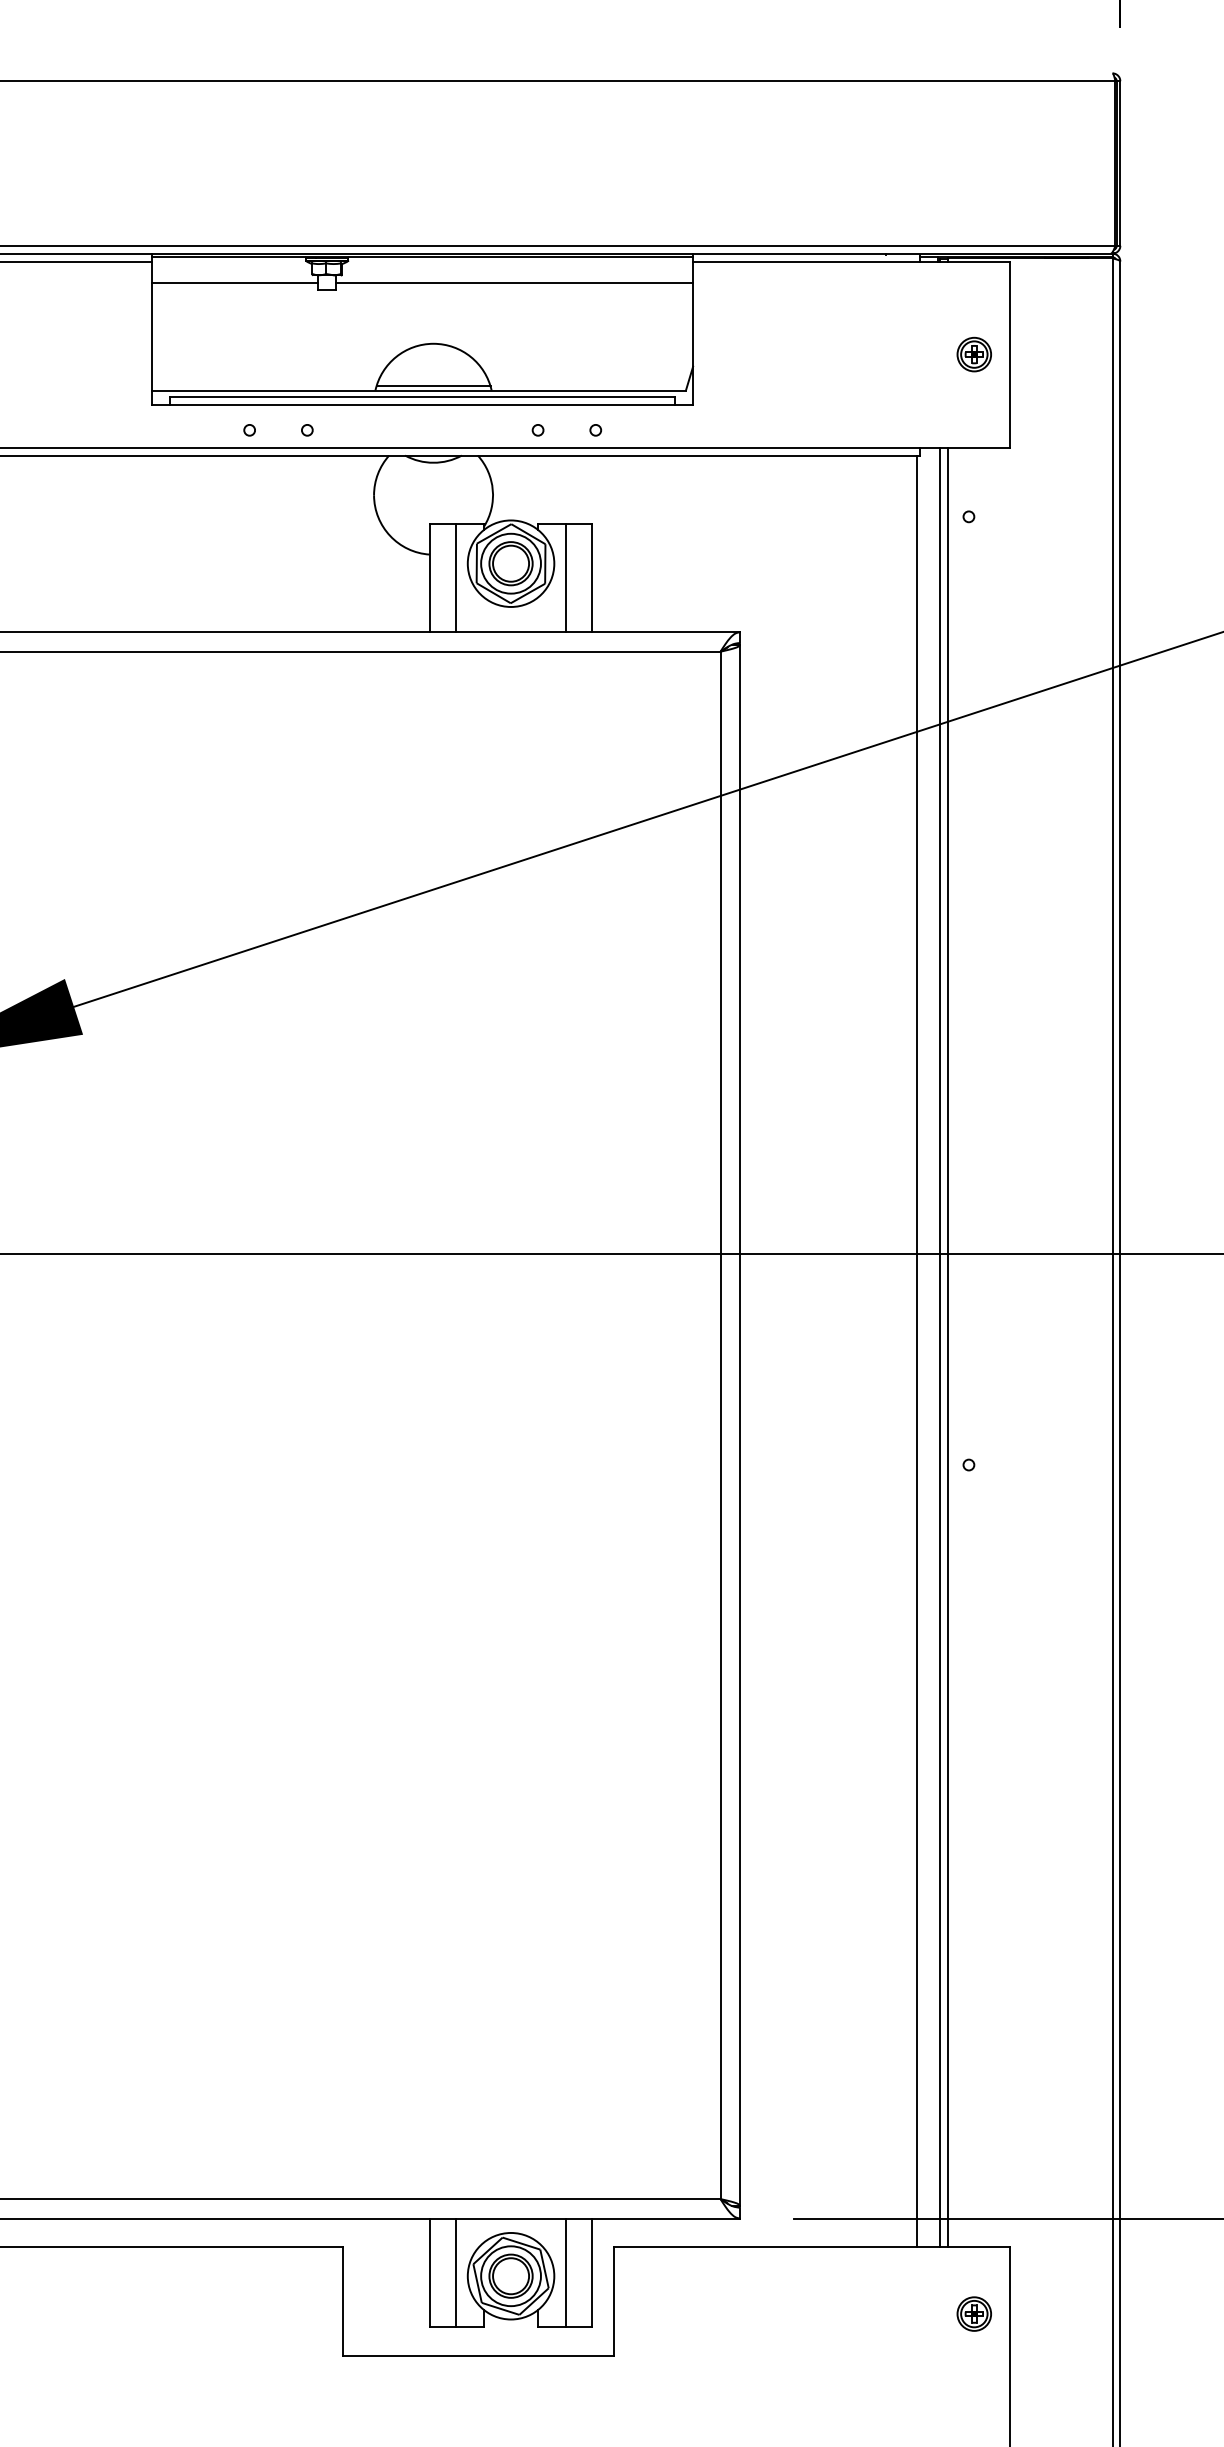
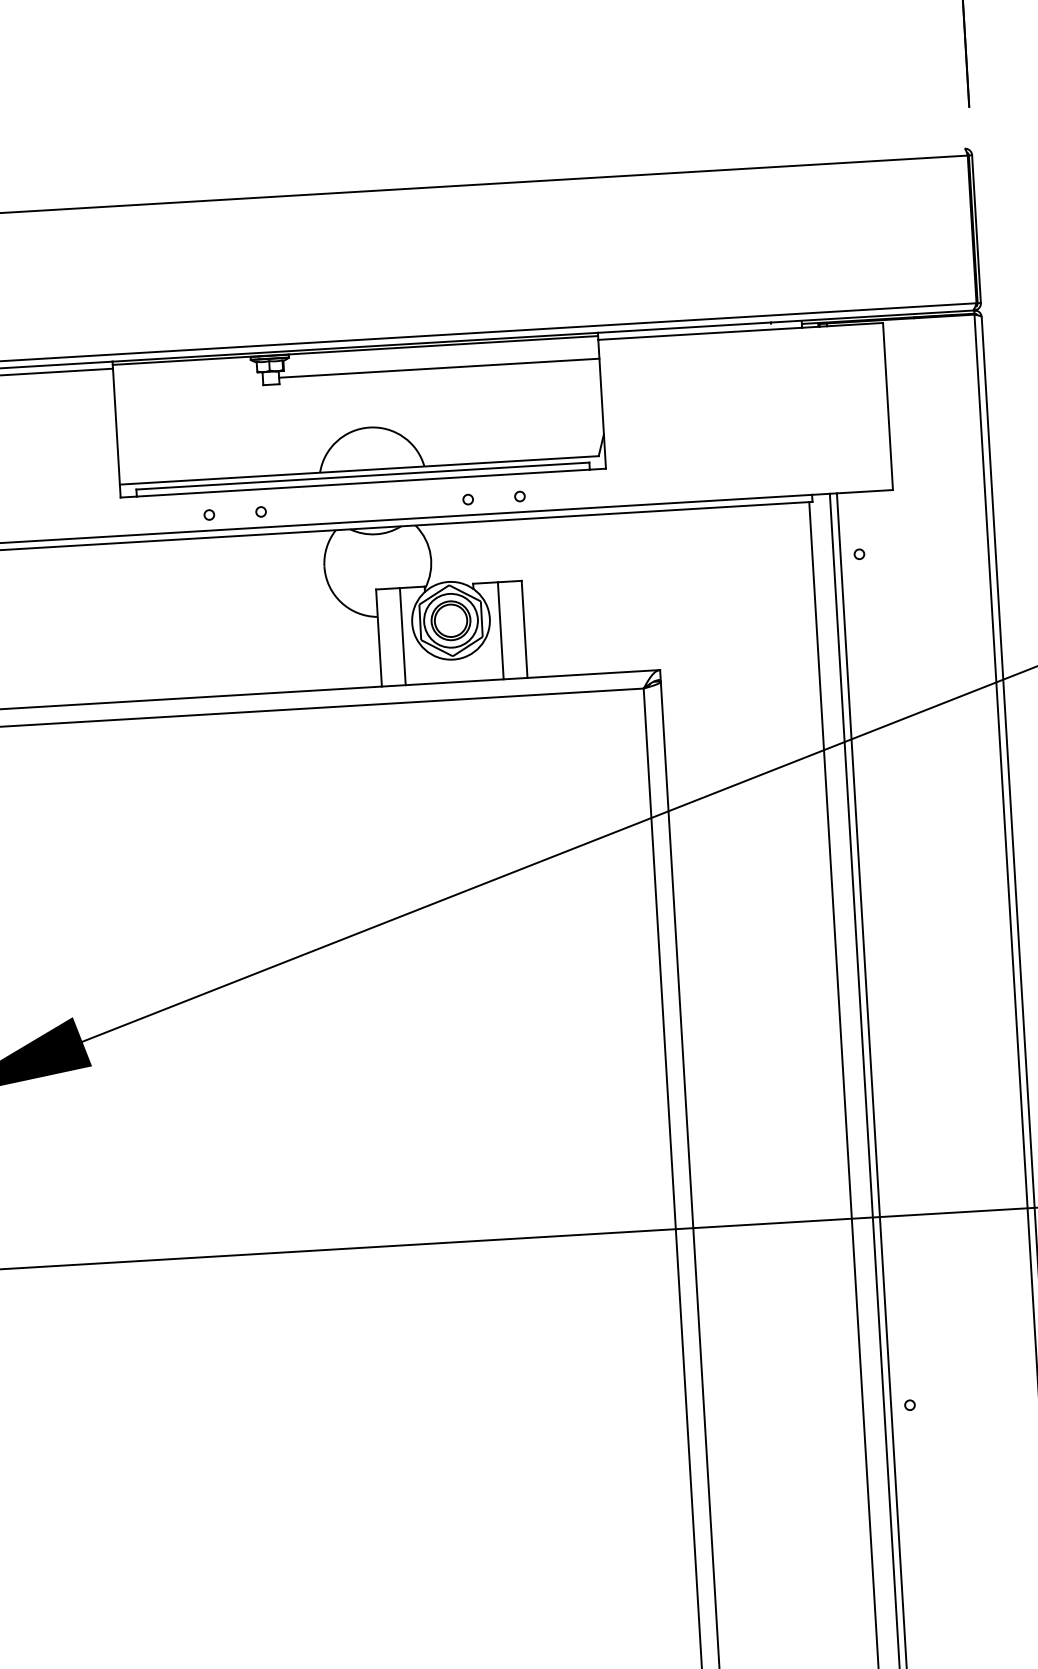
line: (235, 282) -> (188, 383), removed
part: (973, 354) -> (854, 408), removed
line: (433, 386) -> (371, 465), removed

